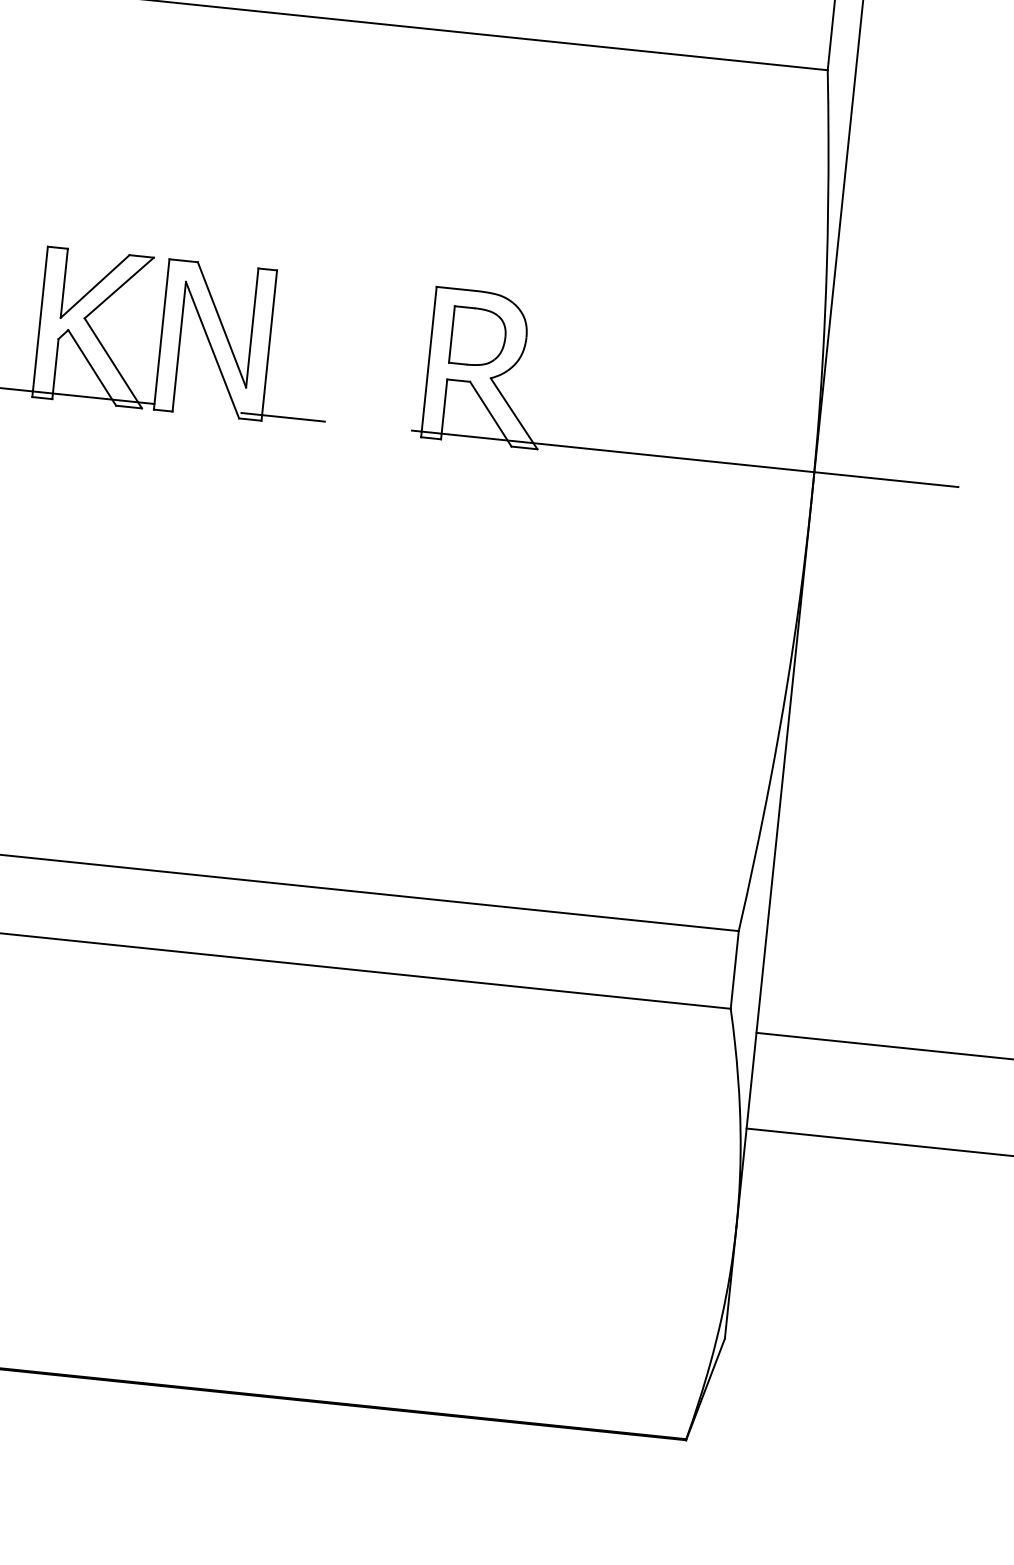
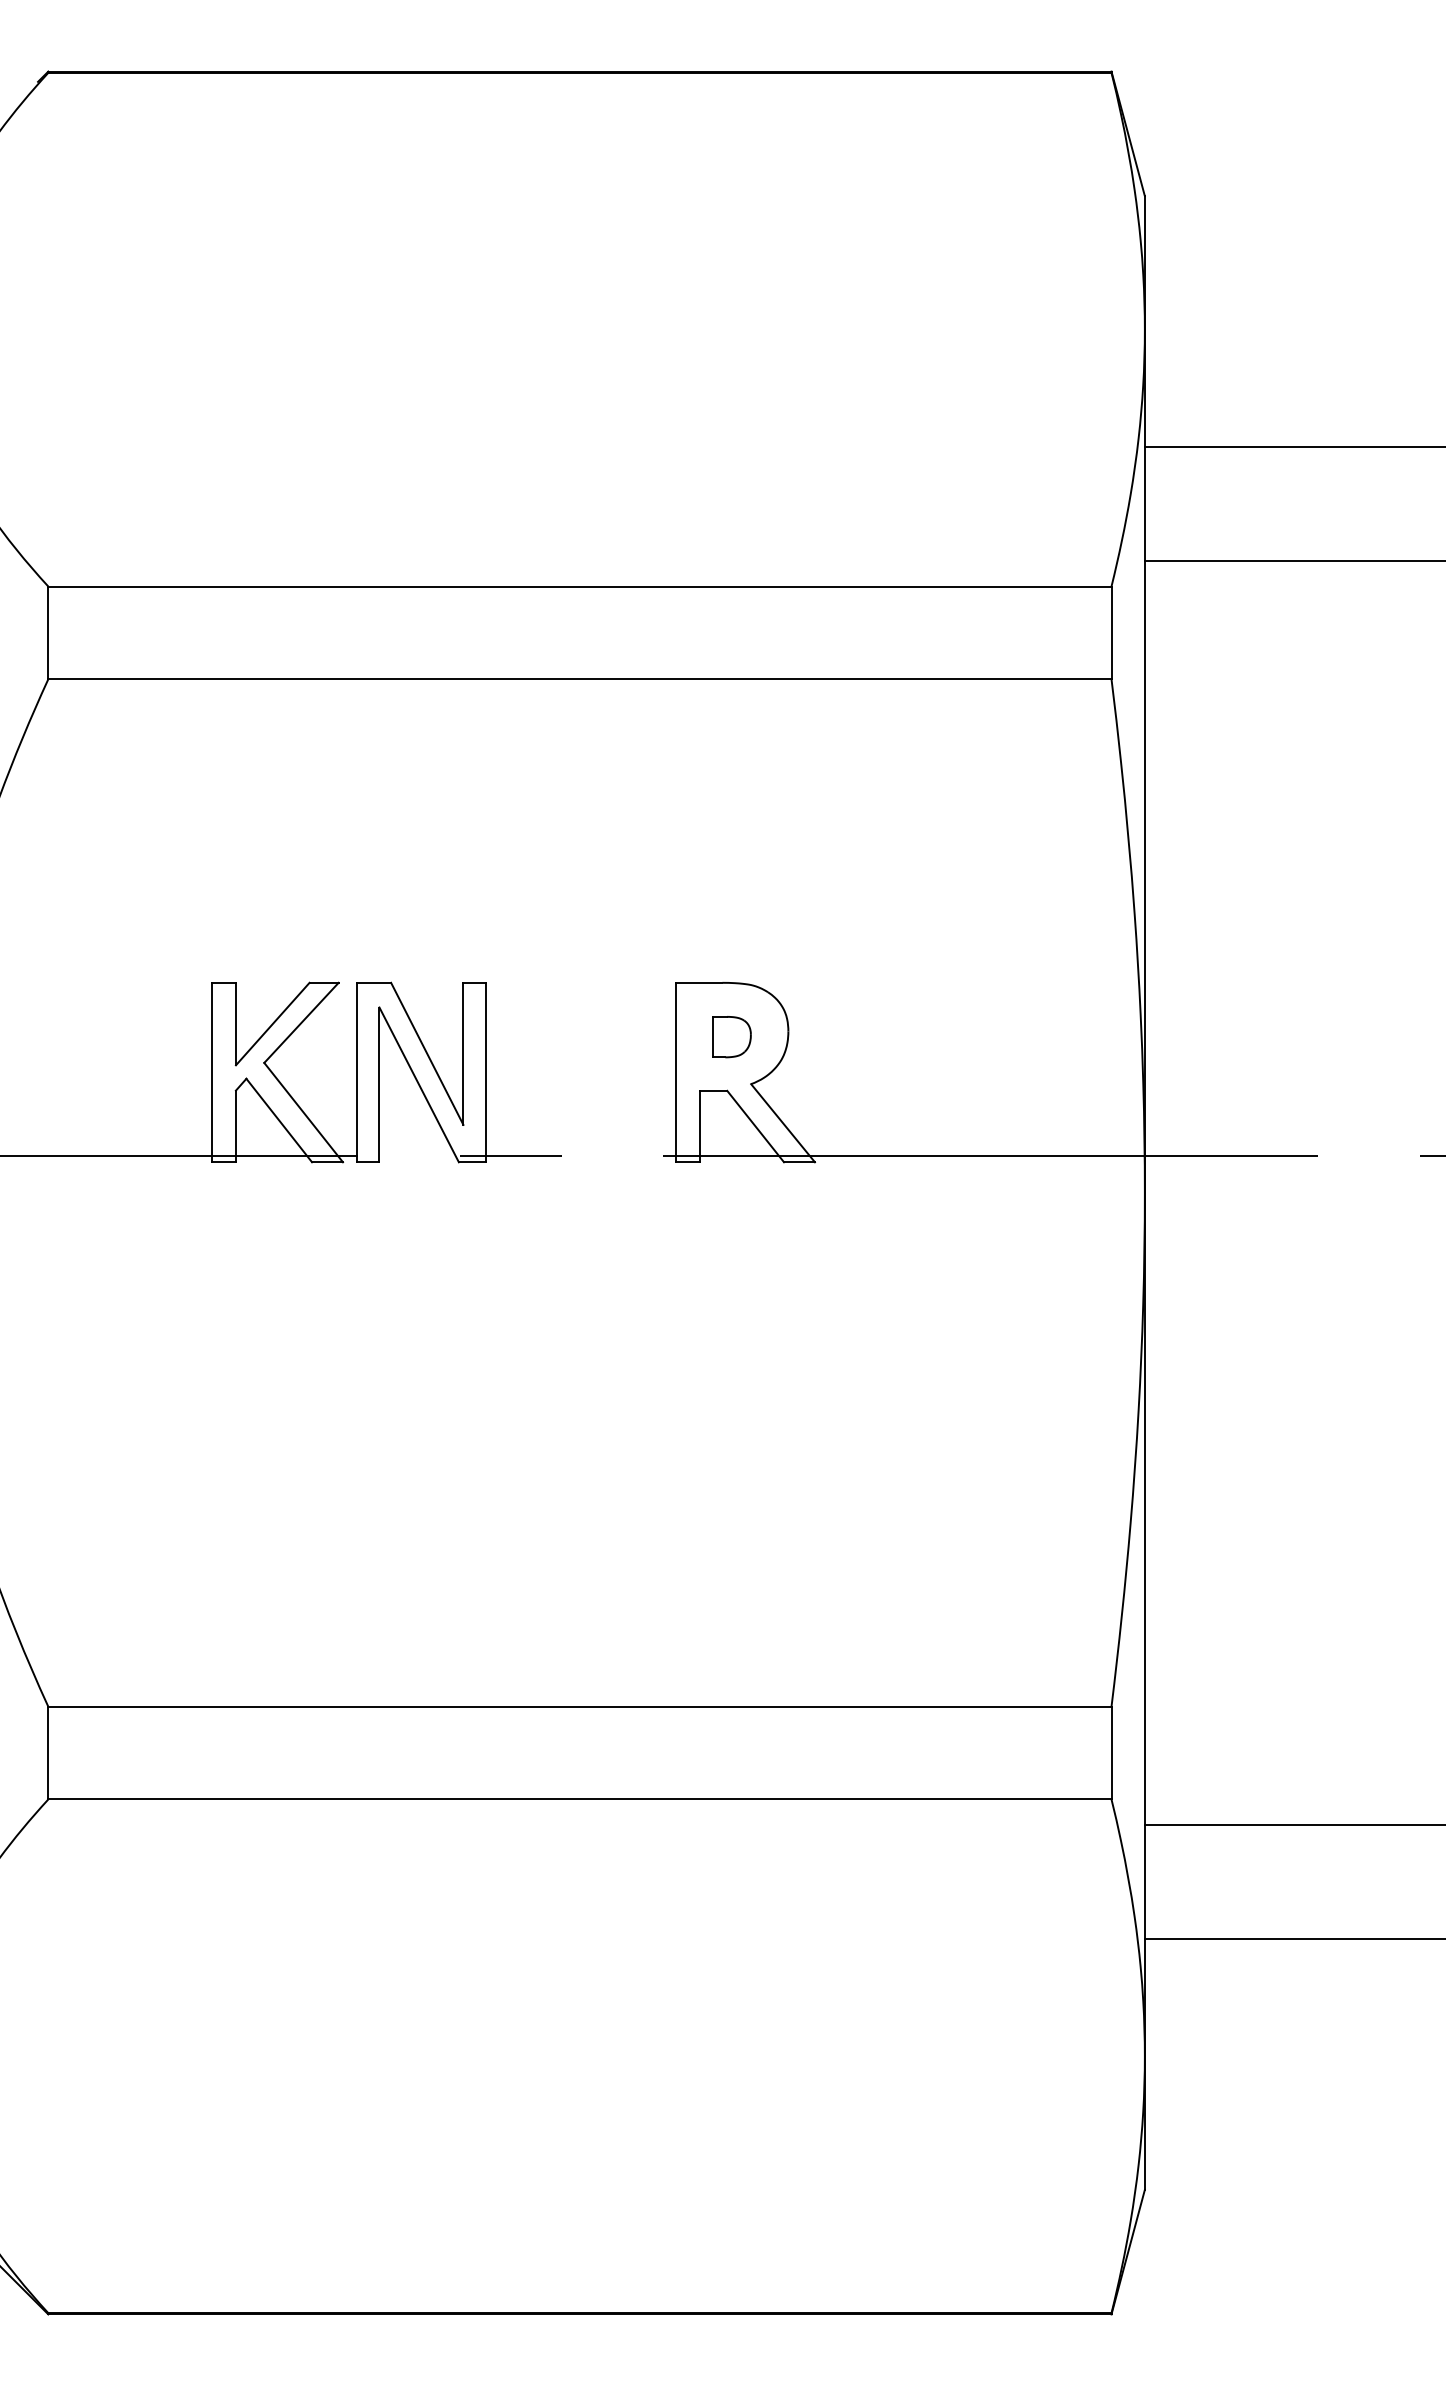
part: (478, 336) -> (731, 1036), size x0.6

